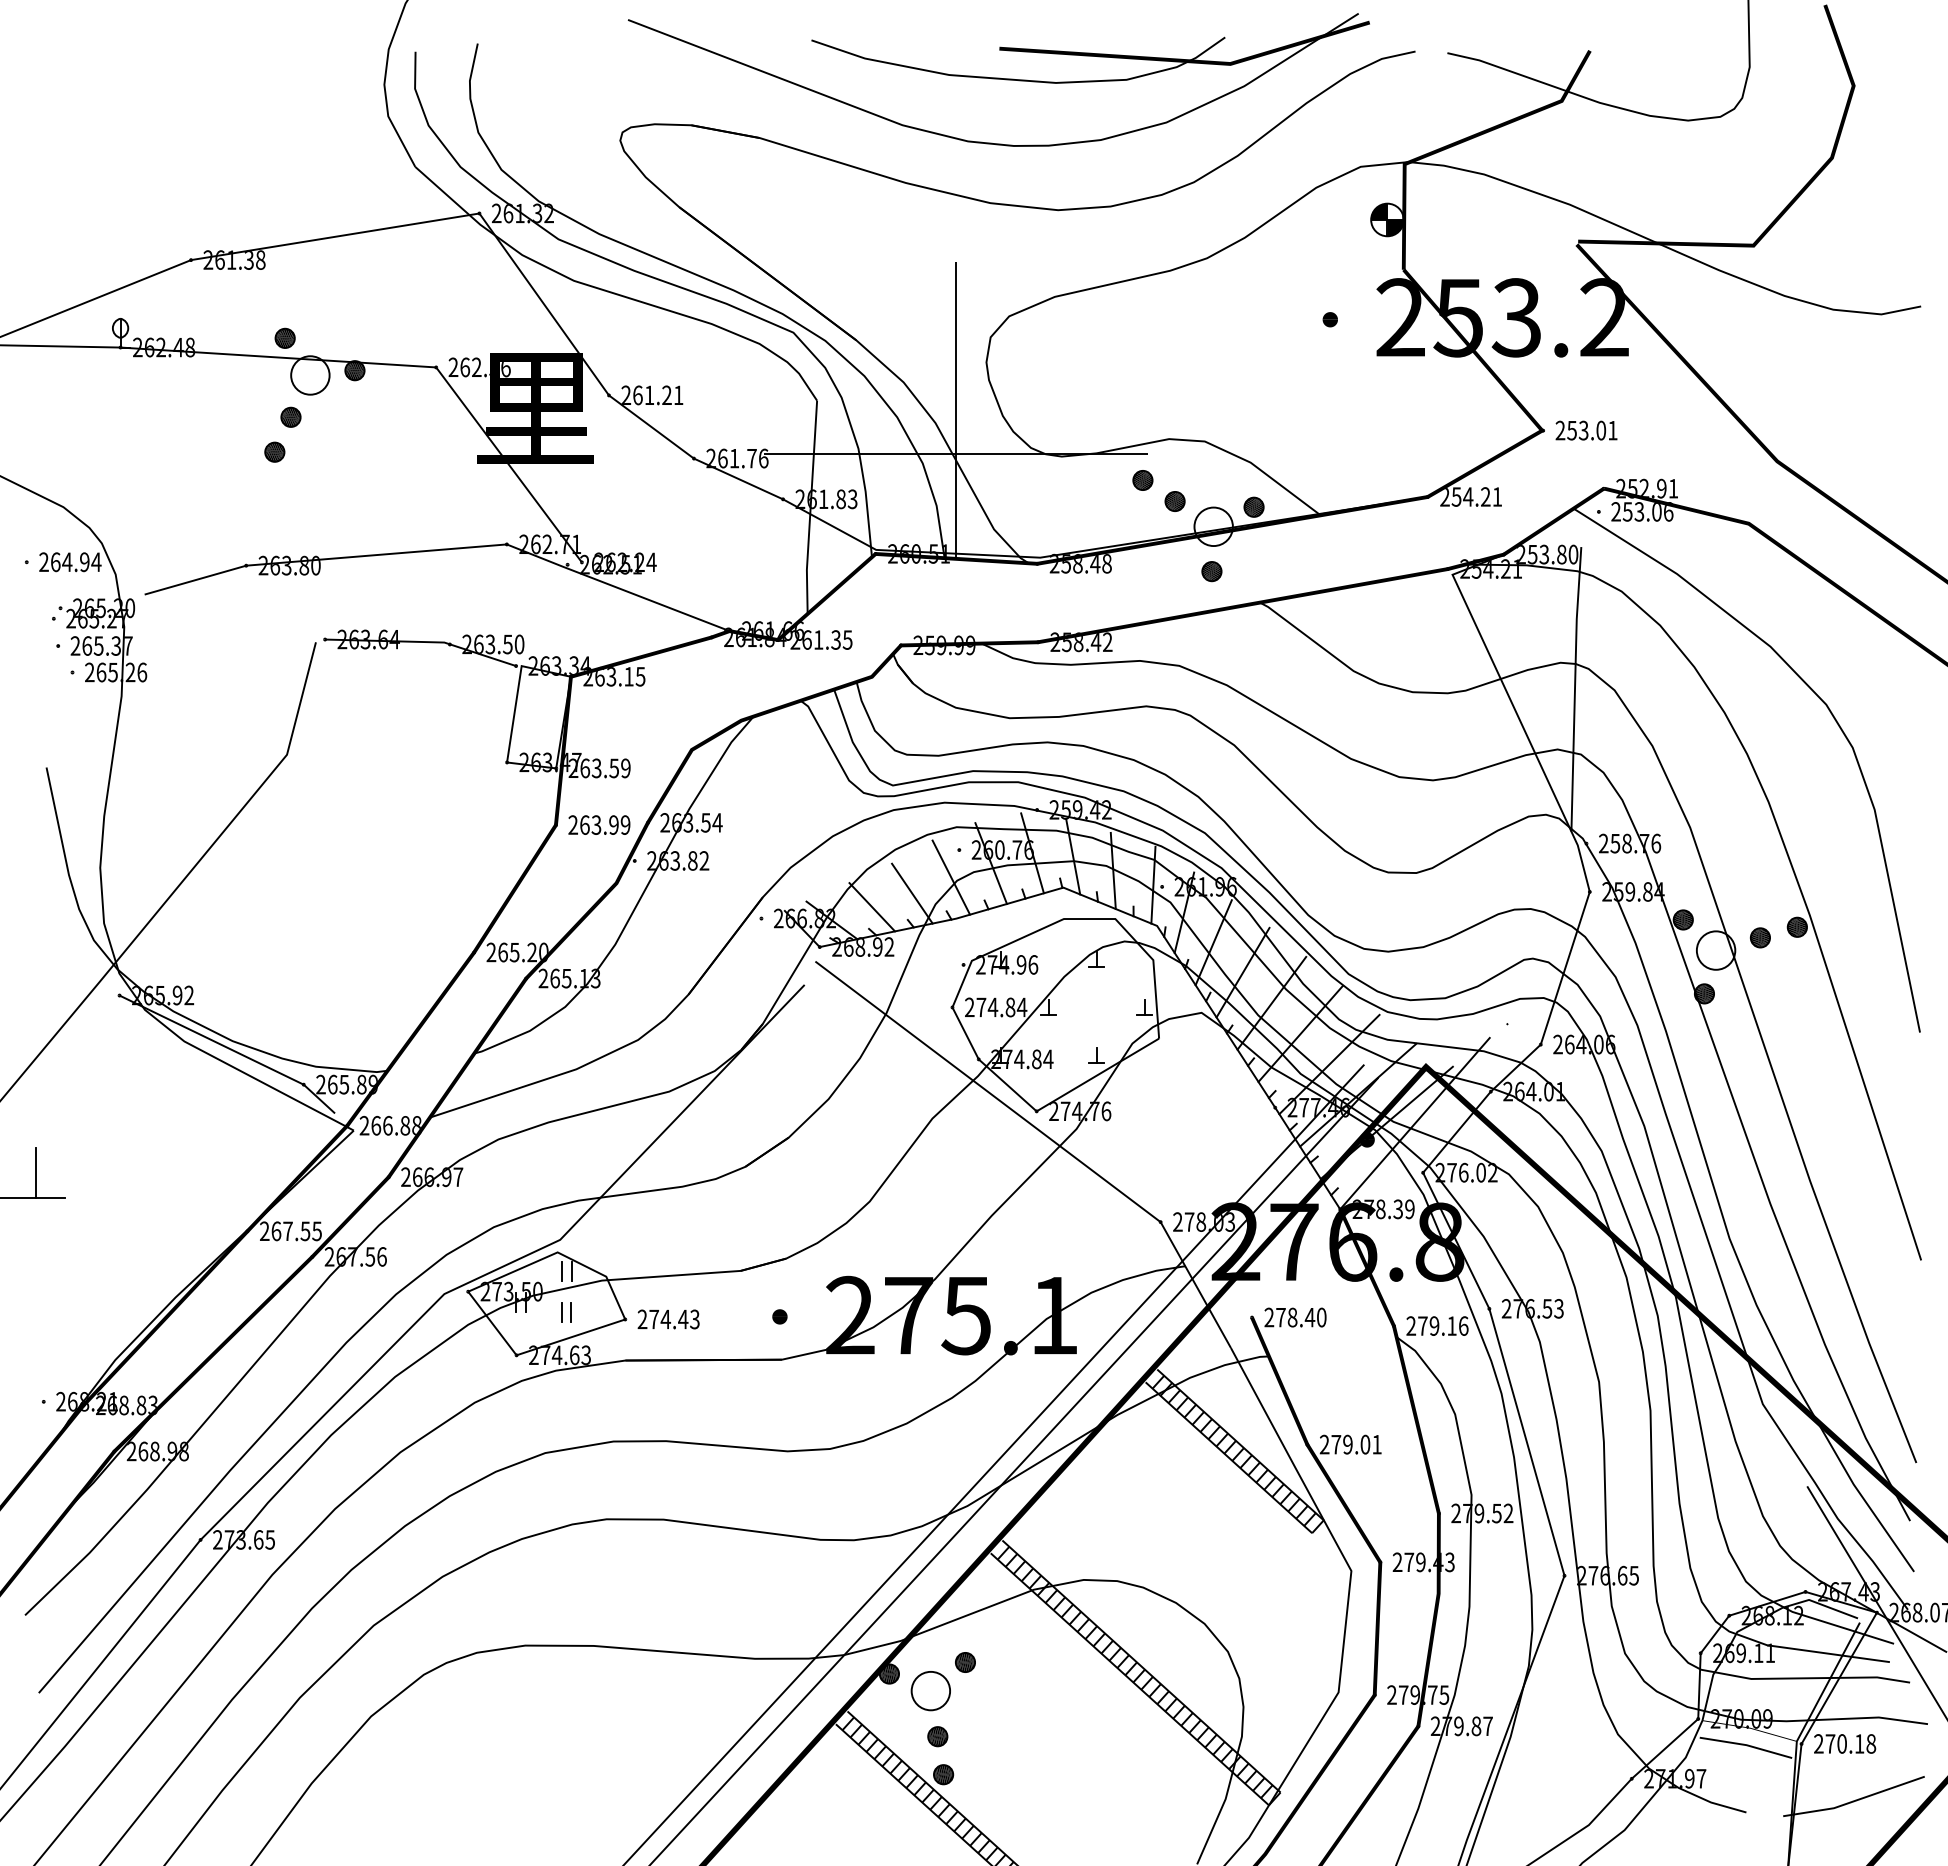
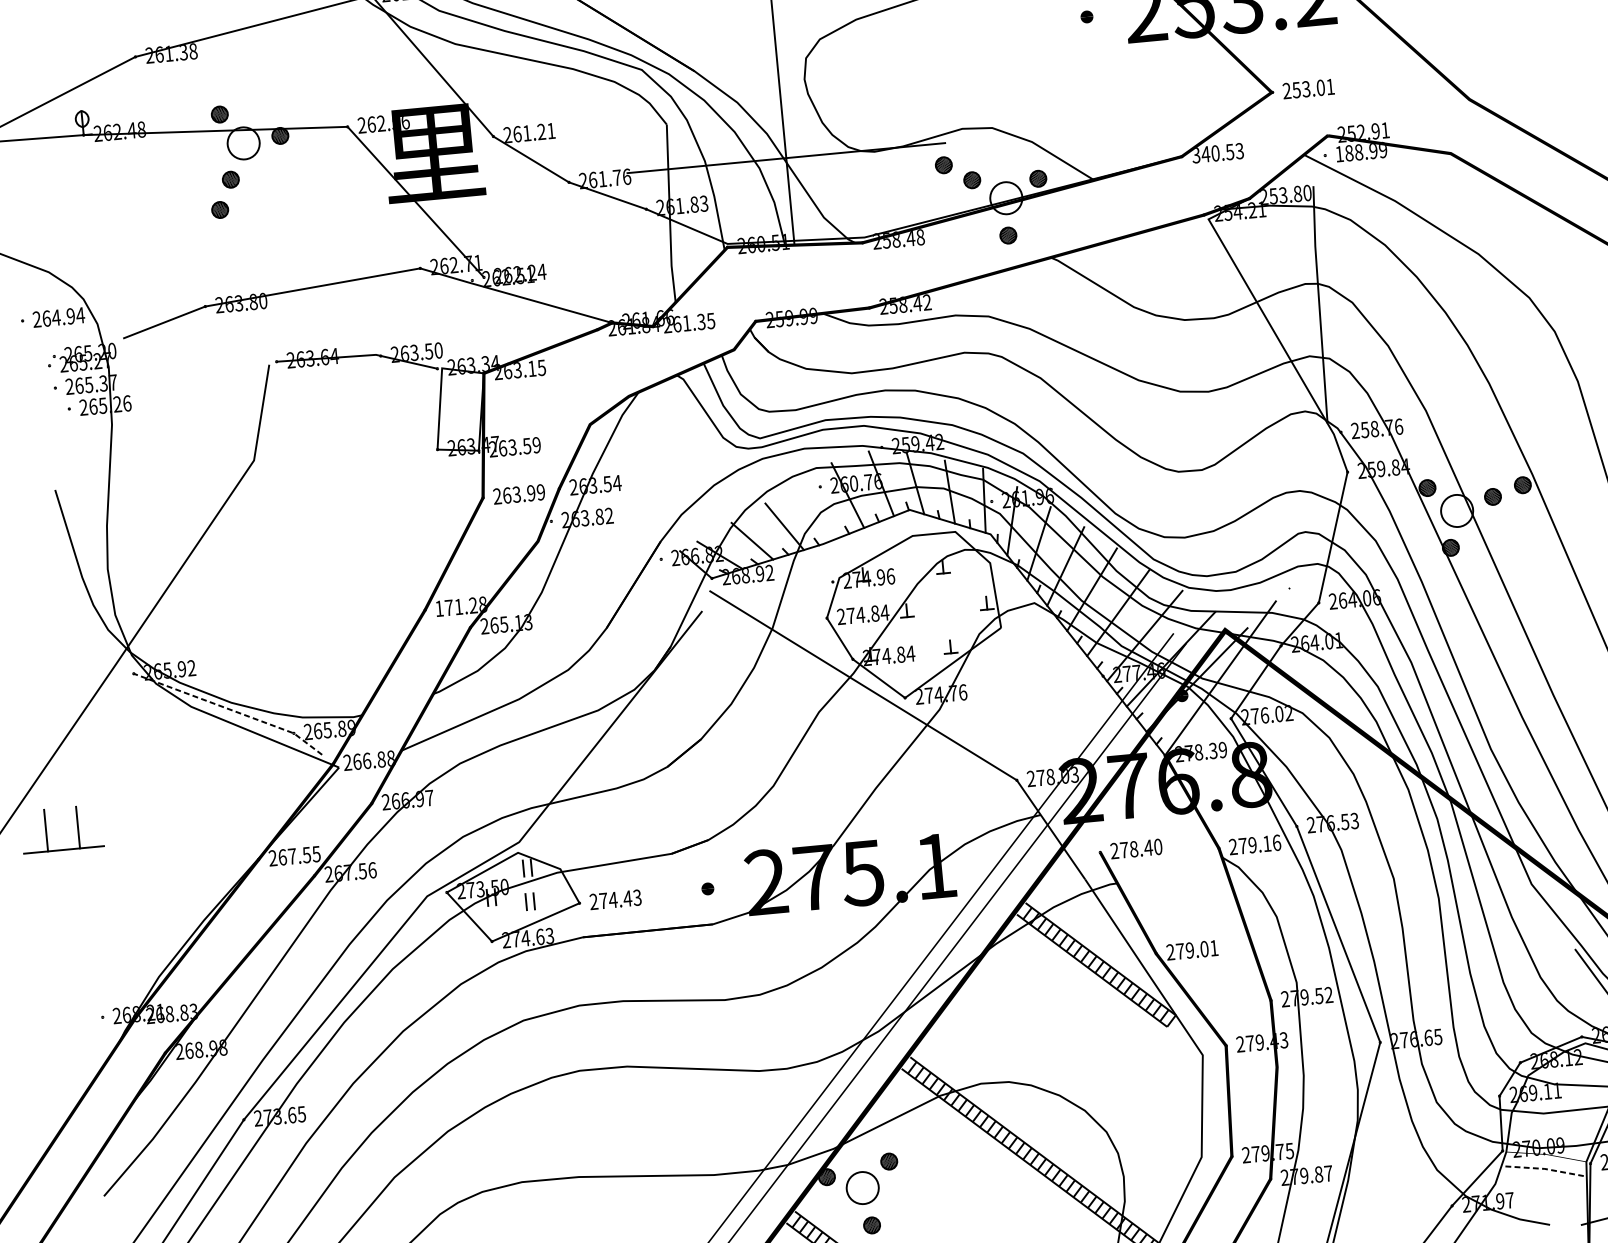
text: (1471, 496) -> (1218, 152), 254.21 -> 340.53
text: (1642, 511) -> (1361, 151), 253.06 -> 188.99
line: (951, 877) -> (815, 510), removed
text: (517, 952) -> (461, 606), 265.20 -> 171.28
line: (230, 1049) -> (230, 709), solid -> dashed
line: (1746, 1745) -> (1544, 1169), solid -> dashed

